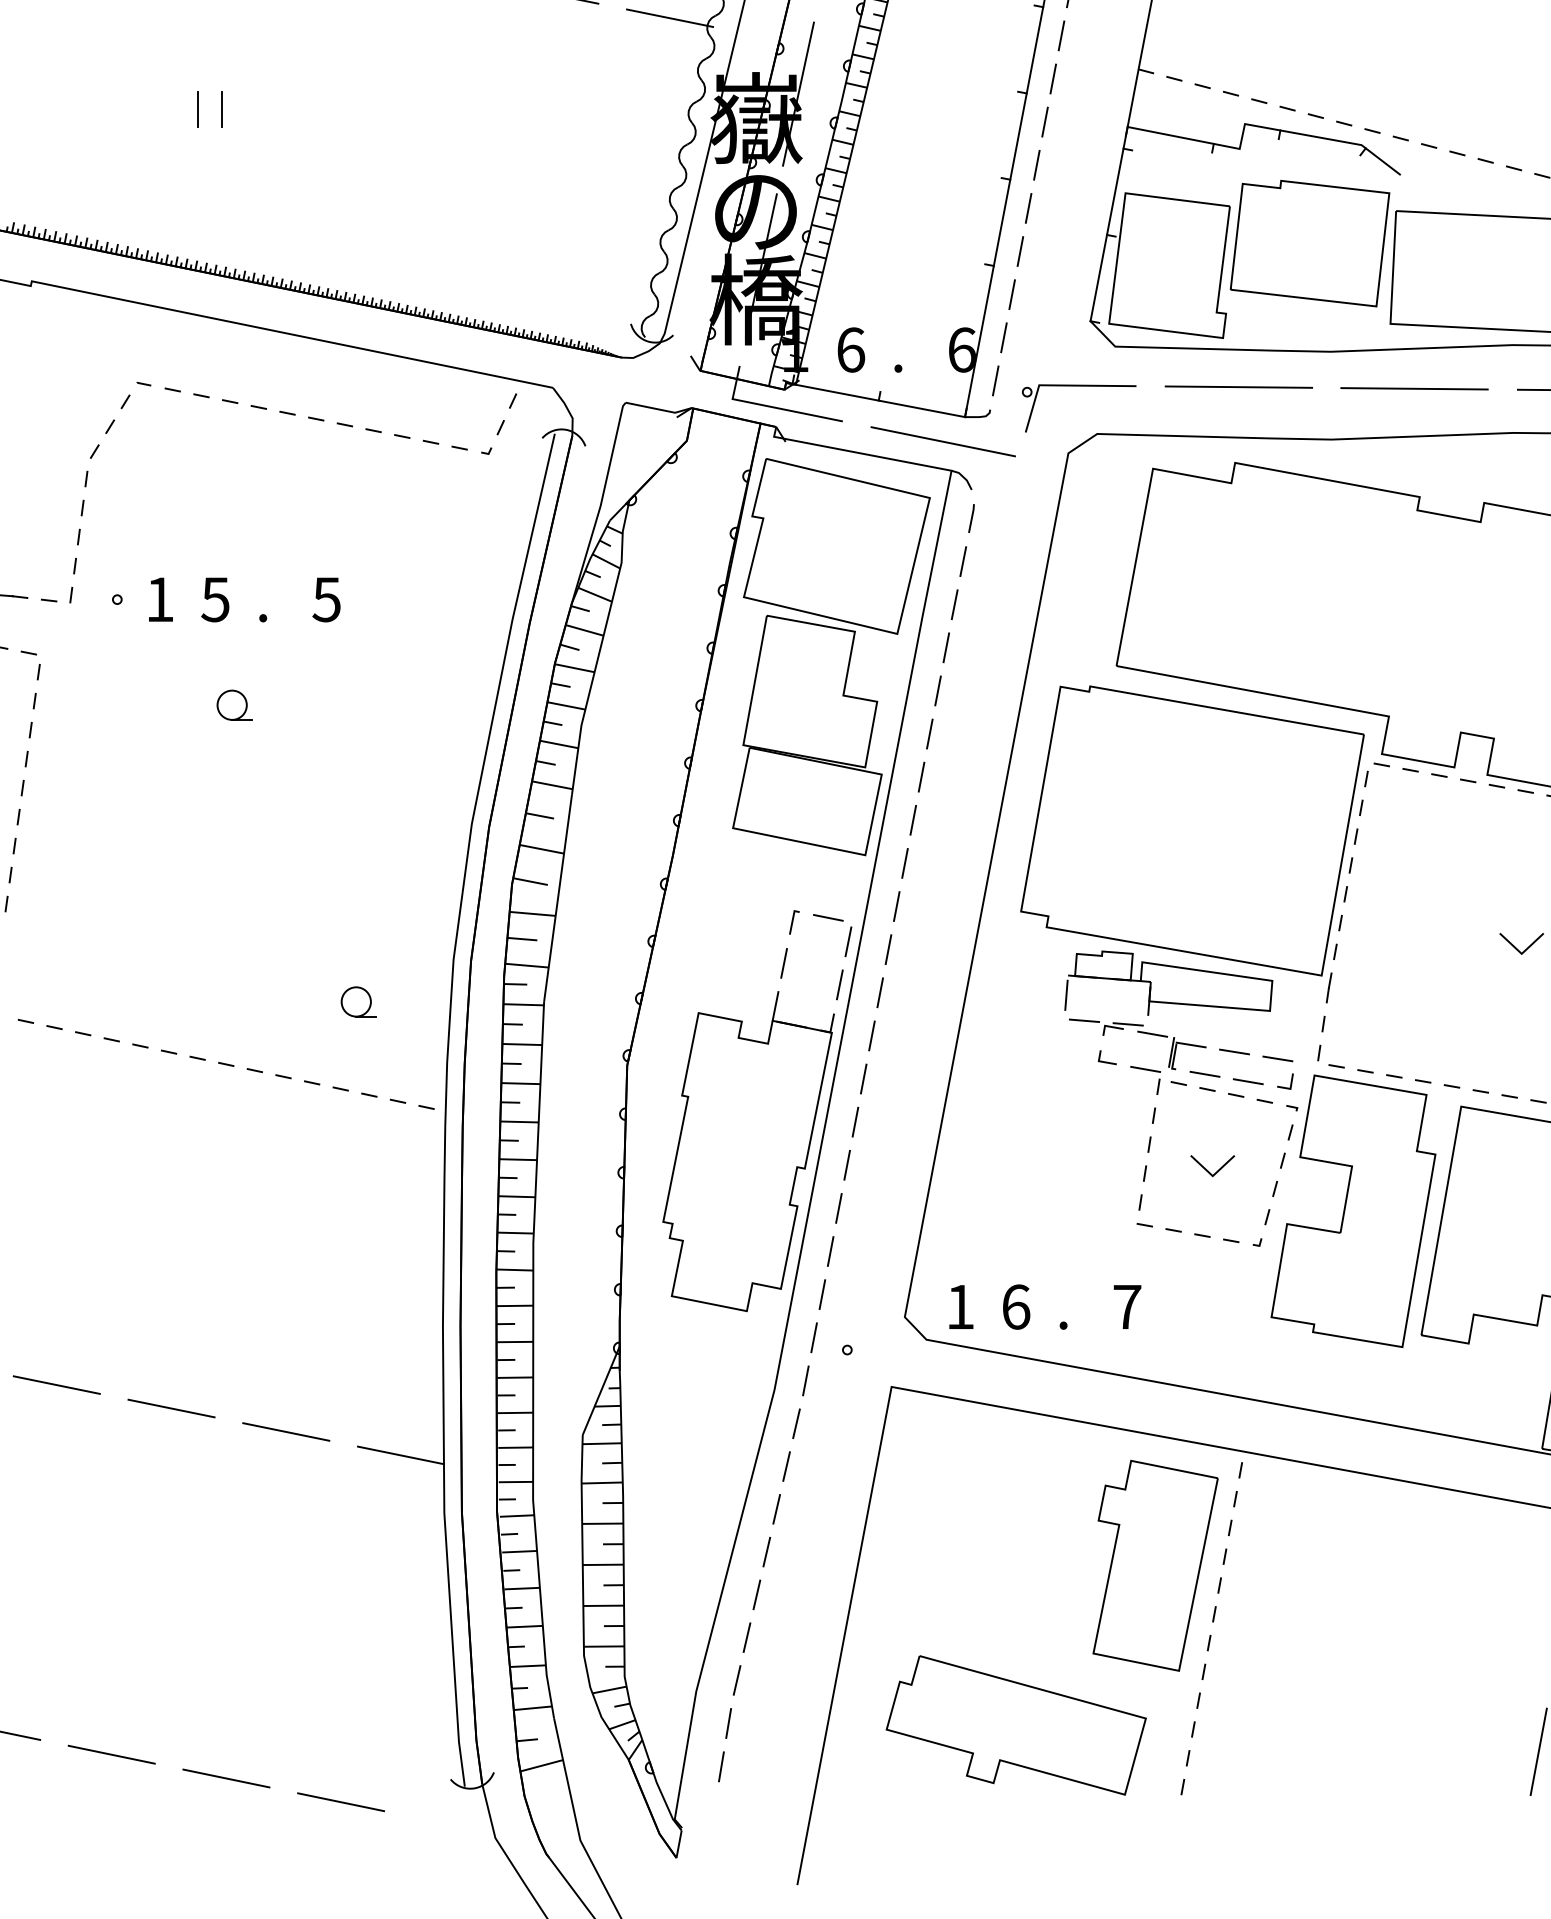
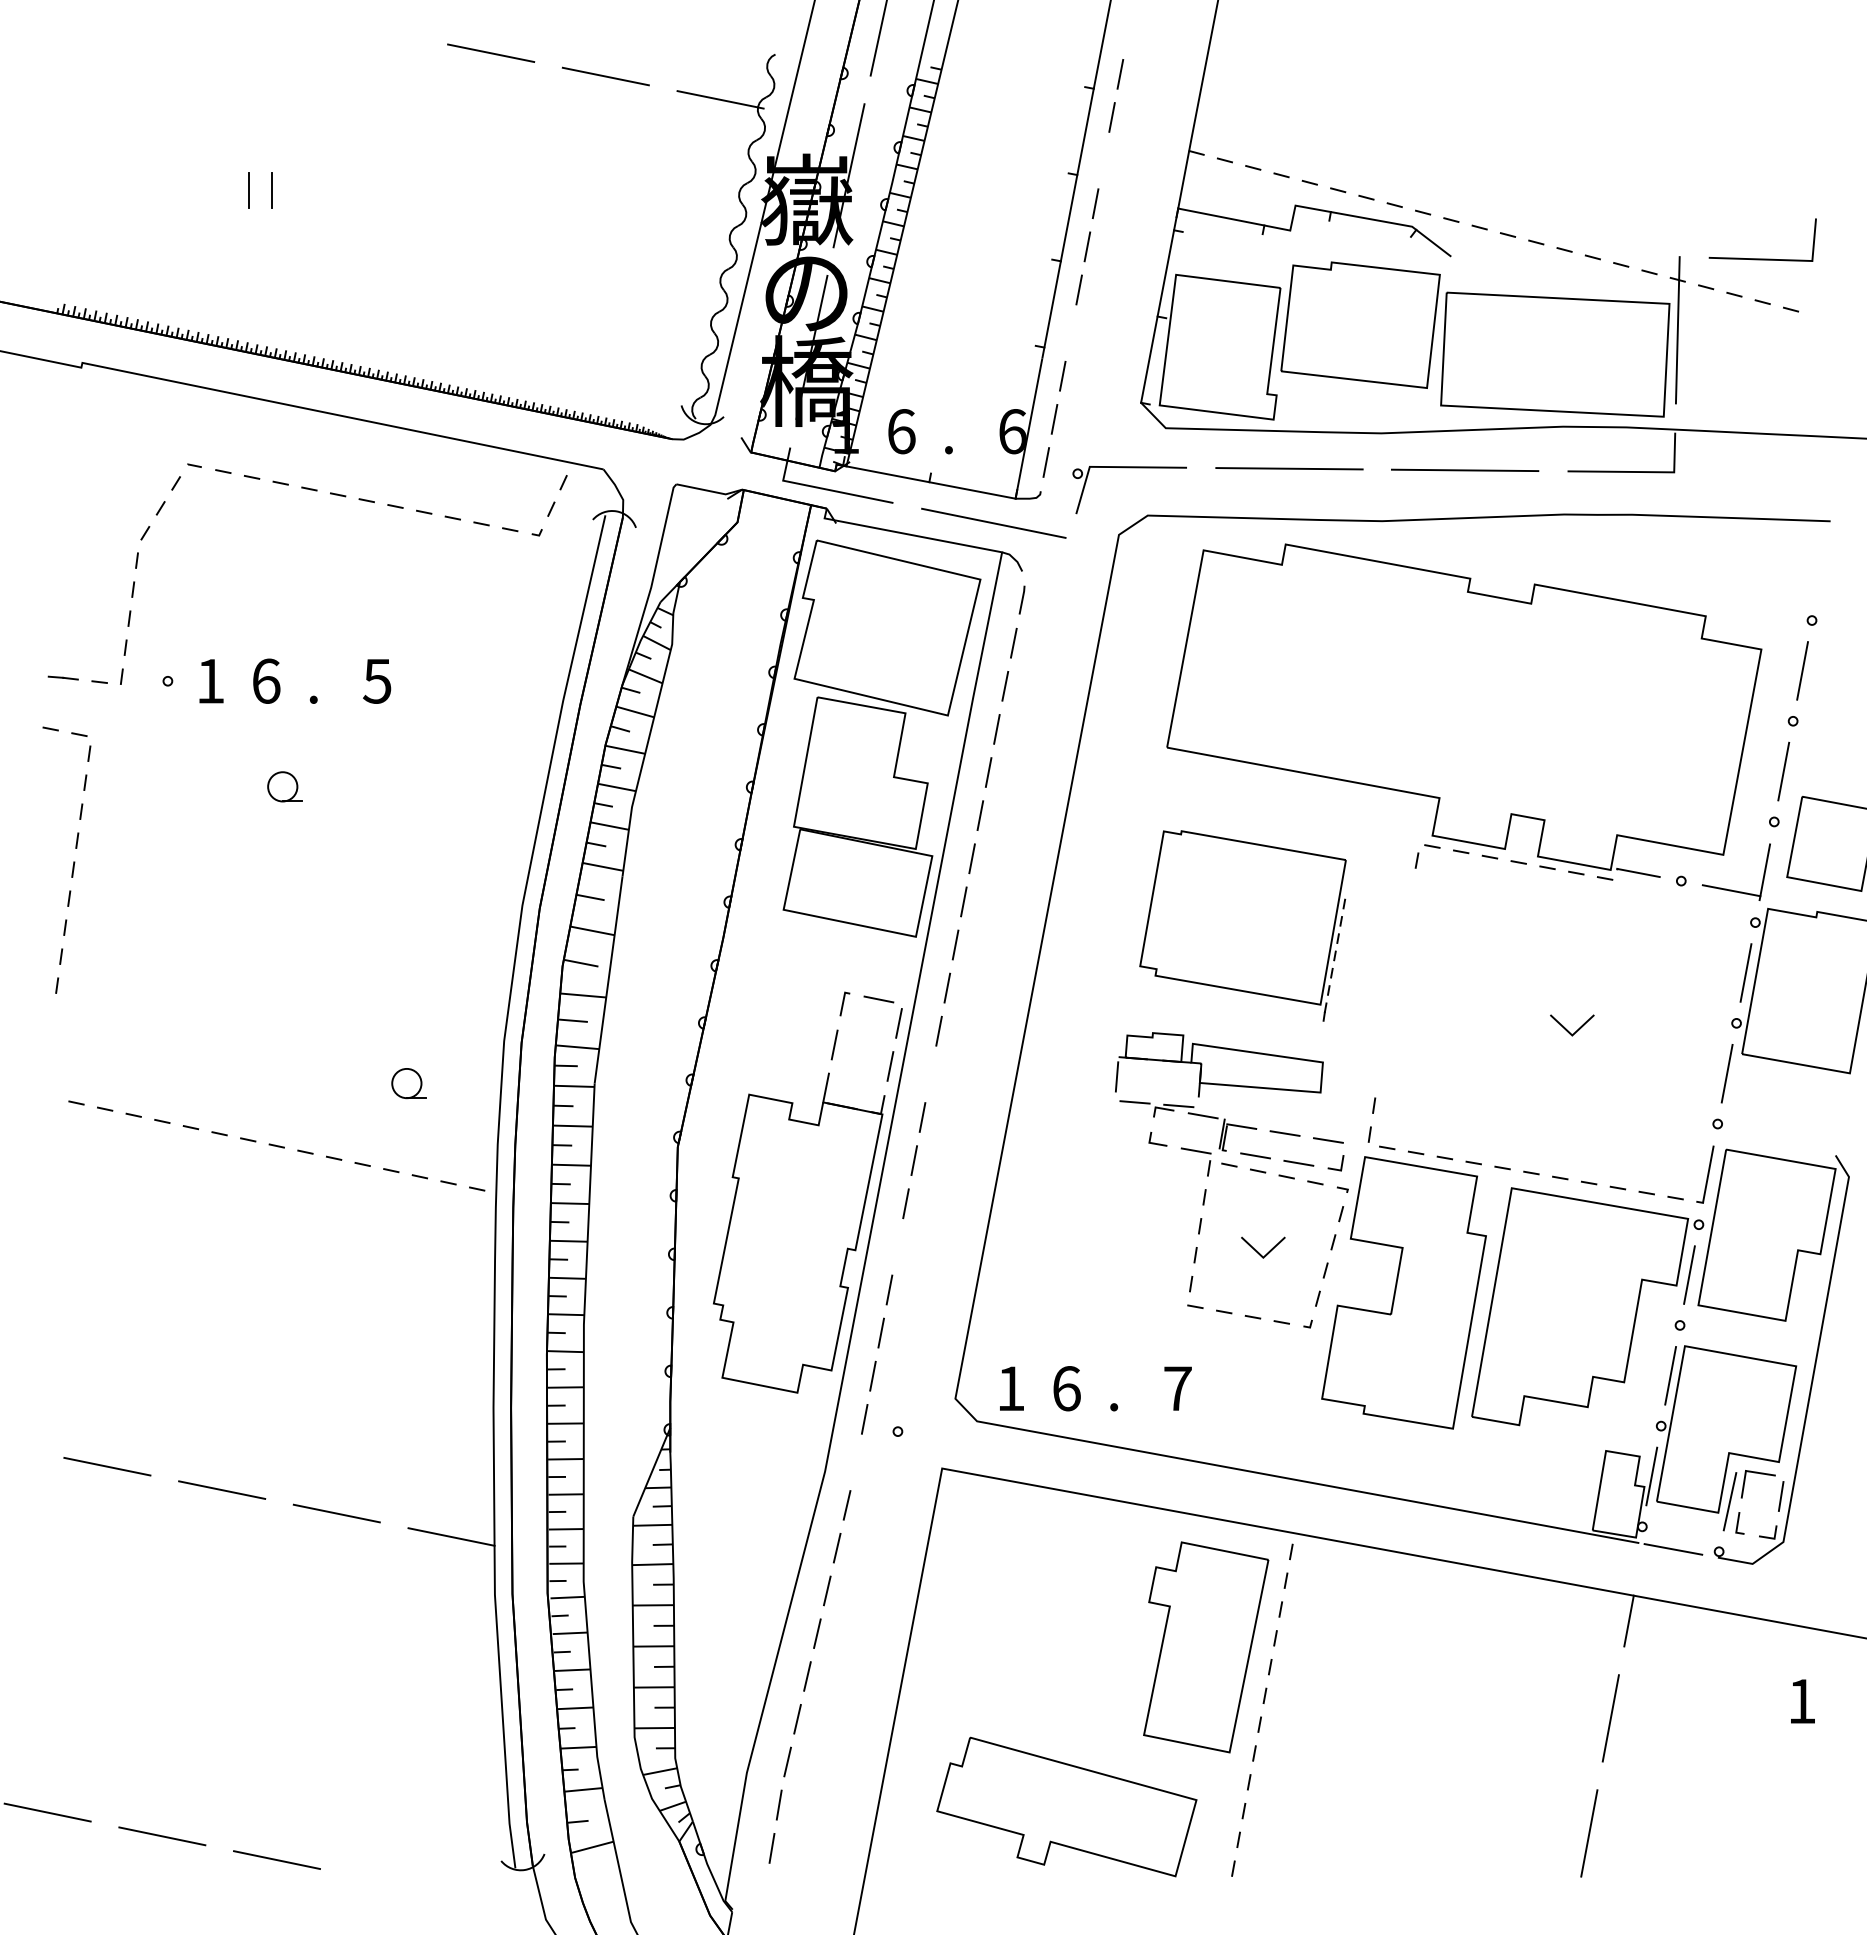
line: (1052, 78) -> (1103, 160), removed
line: (1019, 250) -> (1070, 332), removed
text: (214, 598) -> (265, 680), 5 -> 6
part: (1191, 843) -> (1242, 925), size x0.6
line: (879, 992) -> (930, 1074), removed
line: (846, 1164) -> (897, 1246), removed
line: (805, 1380) -> (856, 1462), removed
line: (340, 1801) -> (391, 1883), removed

